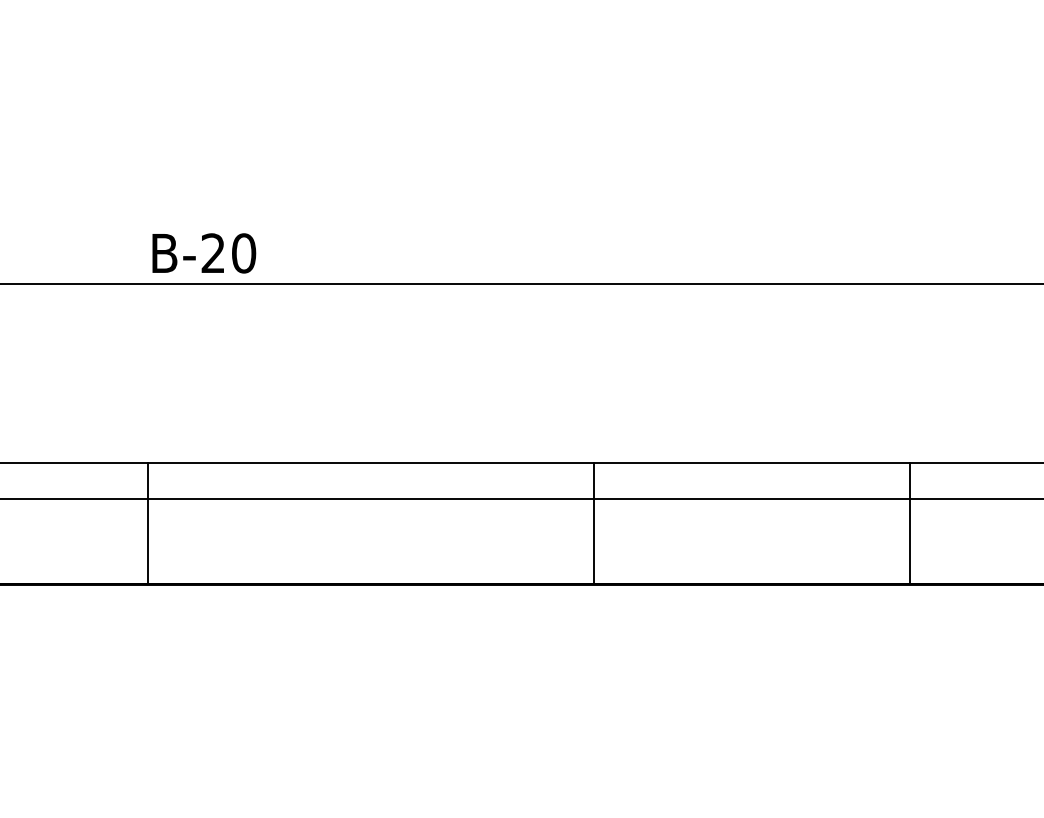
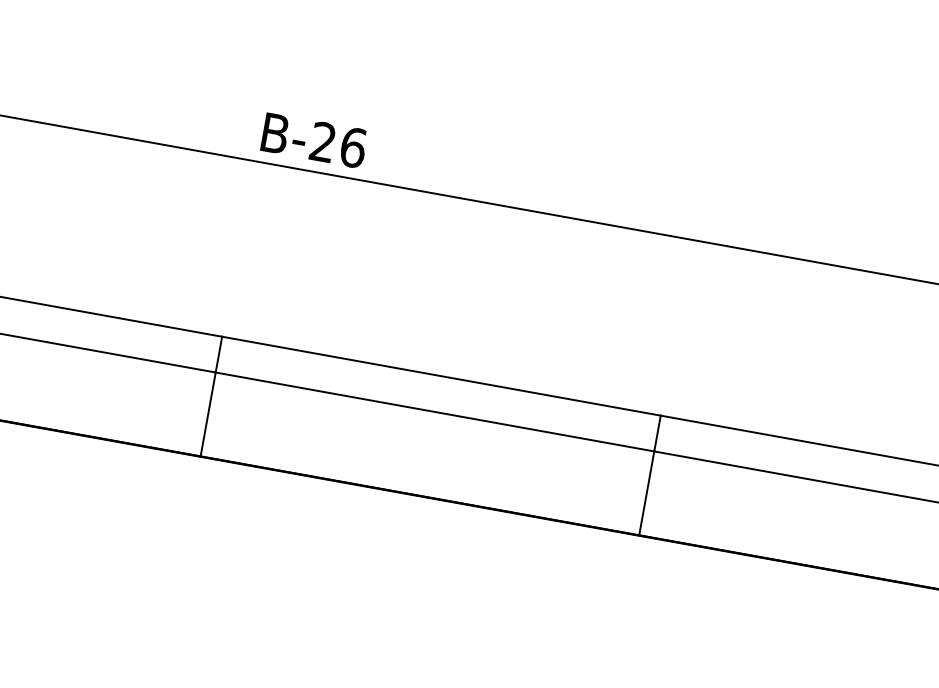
text: (244, 253) -> (353, 147), B-20 -> B-26

